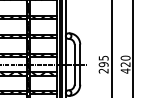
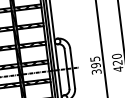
text: (103, 70) -> (96, 71), 295 -> 395

